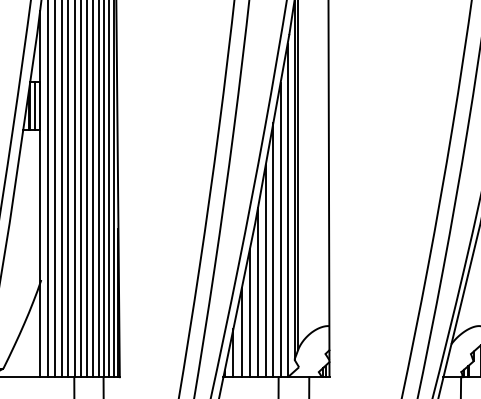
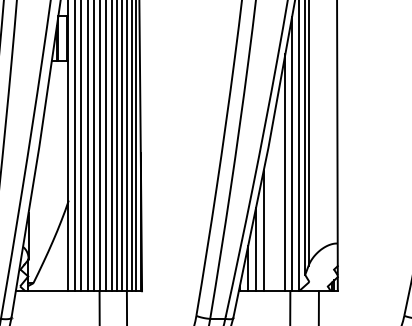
line: (34, 106) -> (62, 38), removed
line: (265, 271) -> (278, 192), removed
line: (257, 292) -> (270, 212), removed

